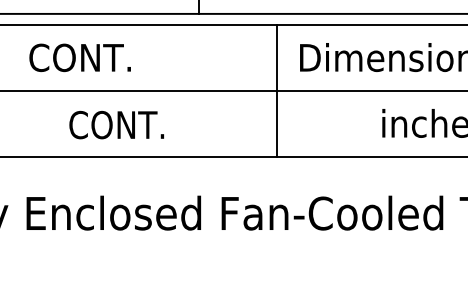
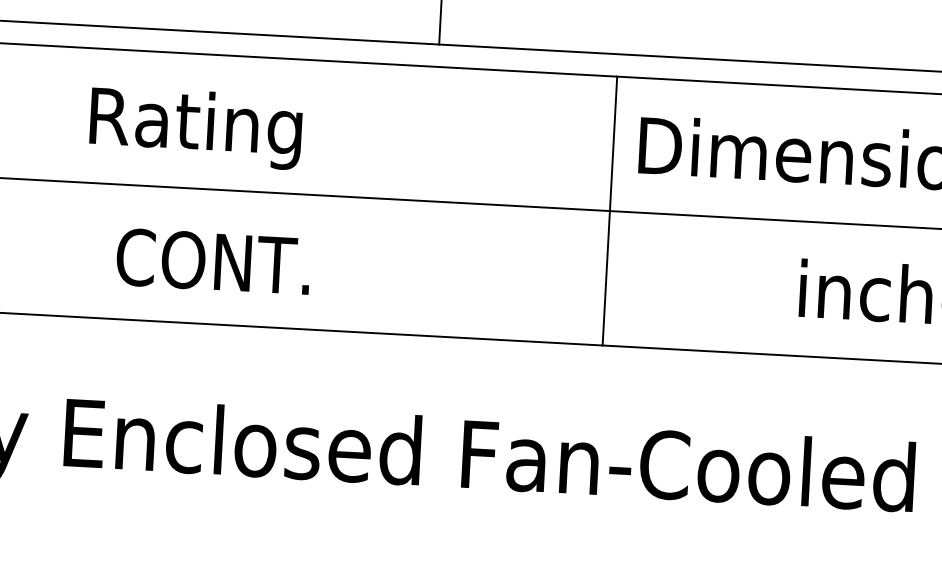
text: (81, 61) -> (193, 128), CONT. -> Rating
line: (277, 90) -> (610, 210), moved
text: (116, 124) -> (213, 260), moved

